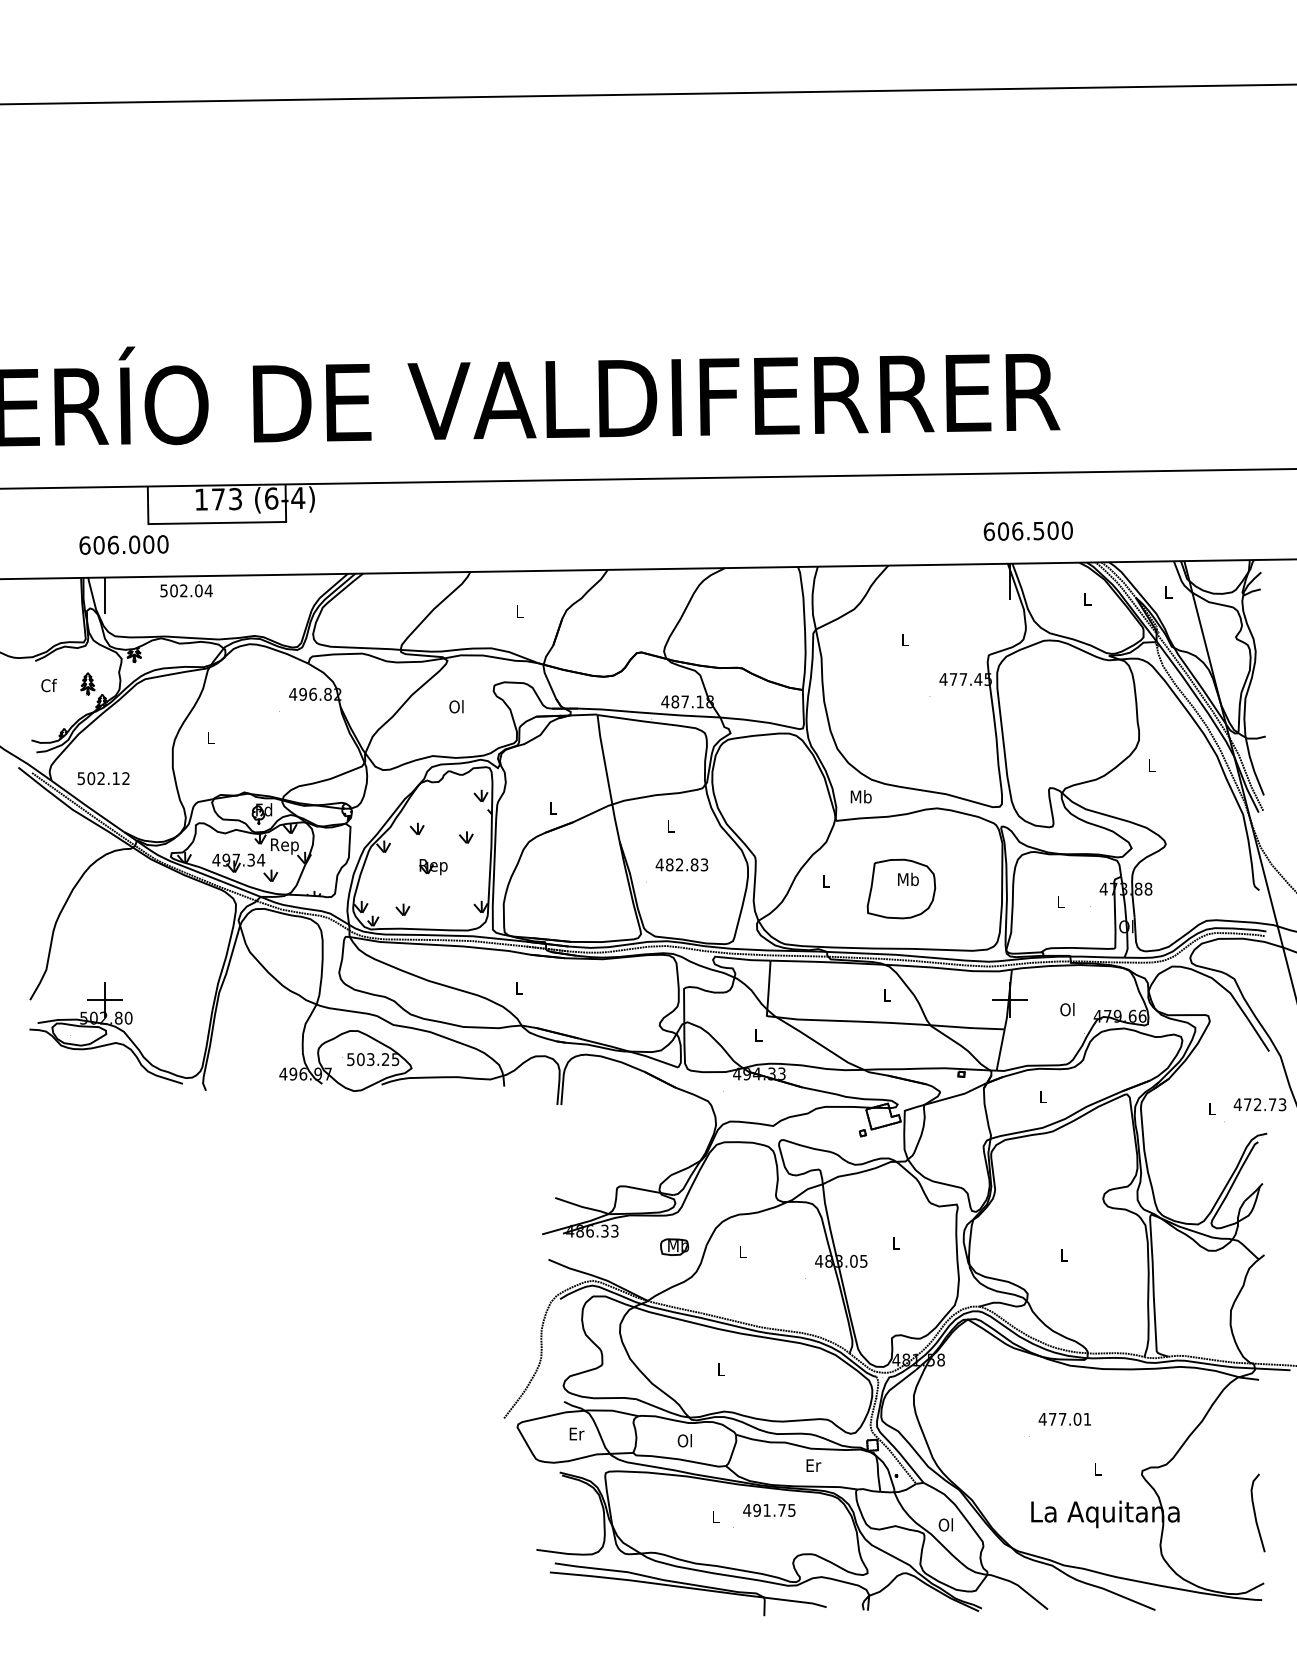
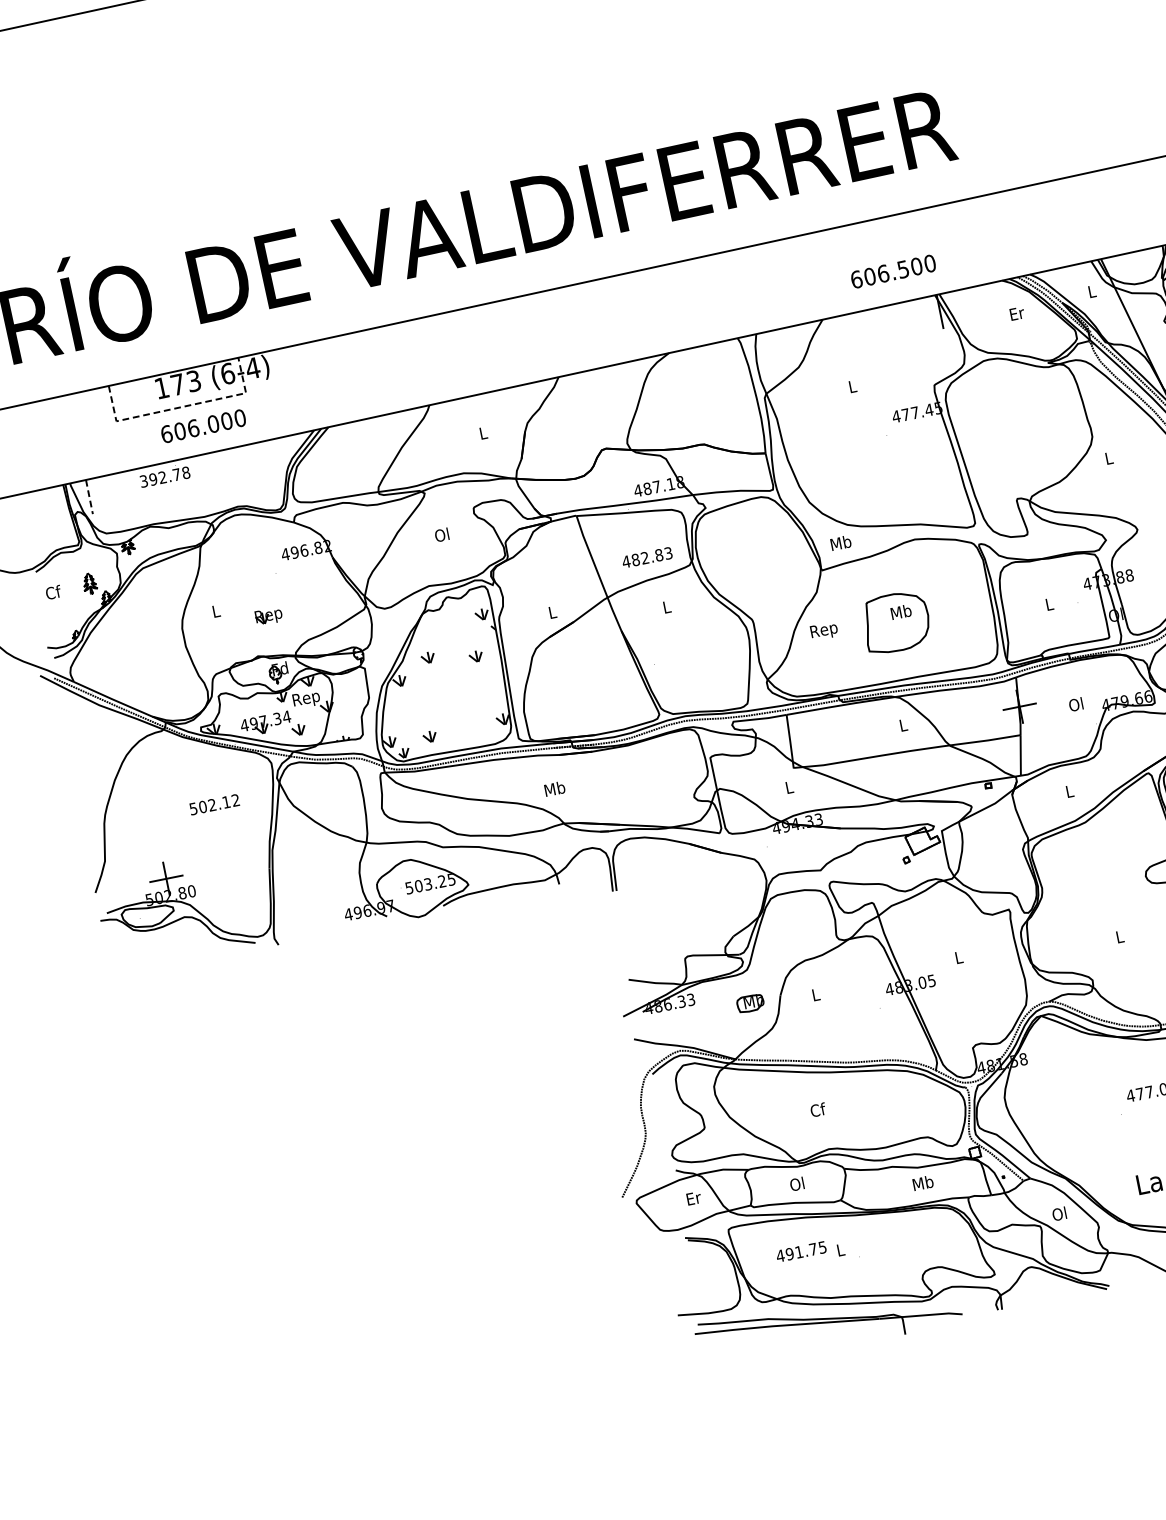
line: (217, 523) -> (181, 407), solid -> dashed
text: (1027, 531) -> (892, 272), moved
text: (123, 544) -> (202, 425), moved
text: (186, 590) -> (165, 476), 502.04 -> 392.78
line: (105, 596) -> (89, 497), solid -> dashed
text: (1087, 599) -> (1016, 313), L -> Er
text: (103, 778) -> (214, 804), moved
text: (681, 864) -> (646, 557), moved
part: (433, 867) -> (268, 616), moved
text: (826, 883) -> (824, 631), L -> Rep
text: (519, 988) -> (555, 788), L -> Mb
text: (721, 1369) -> (818, 1110), L -> Cf
text: (813, 1465) -> (923, 1183), Er -> Mb
text: (769, 1510) -> (801, 1251), moved

